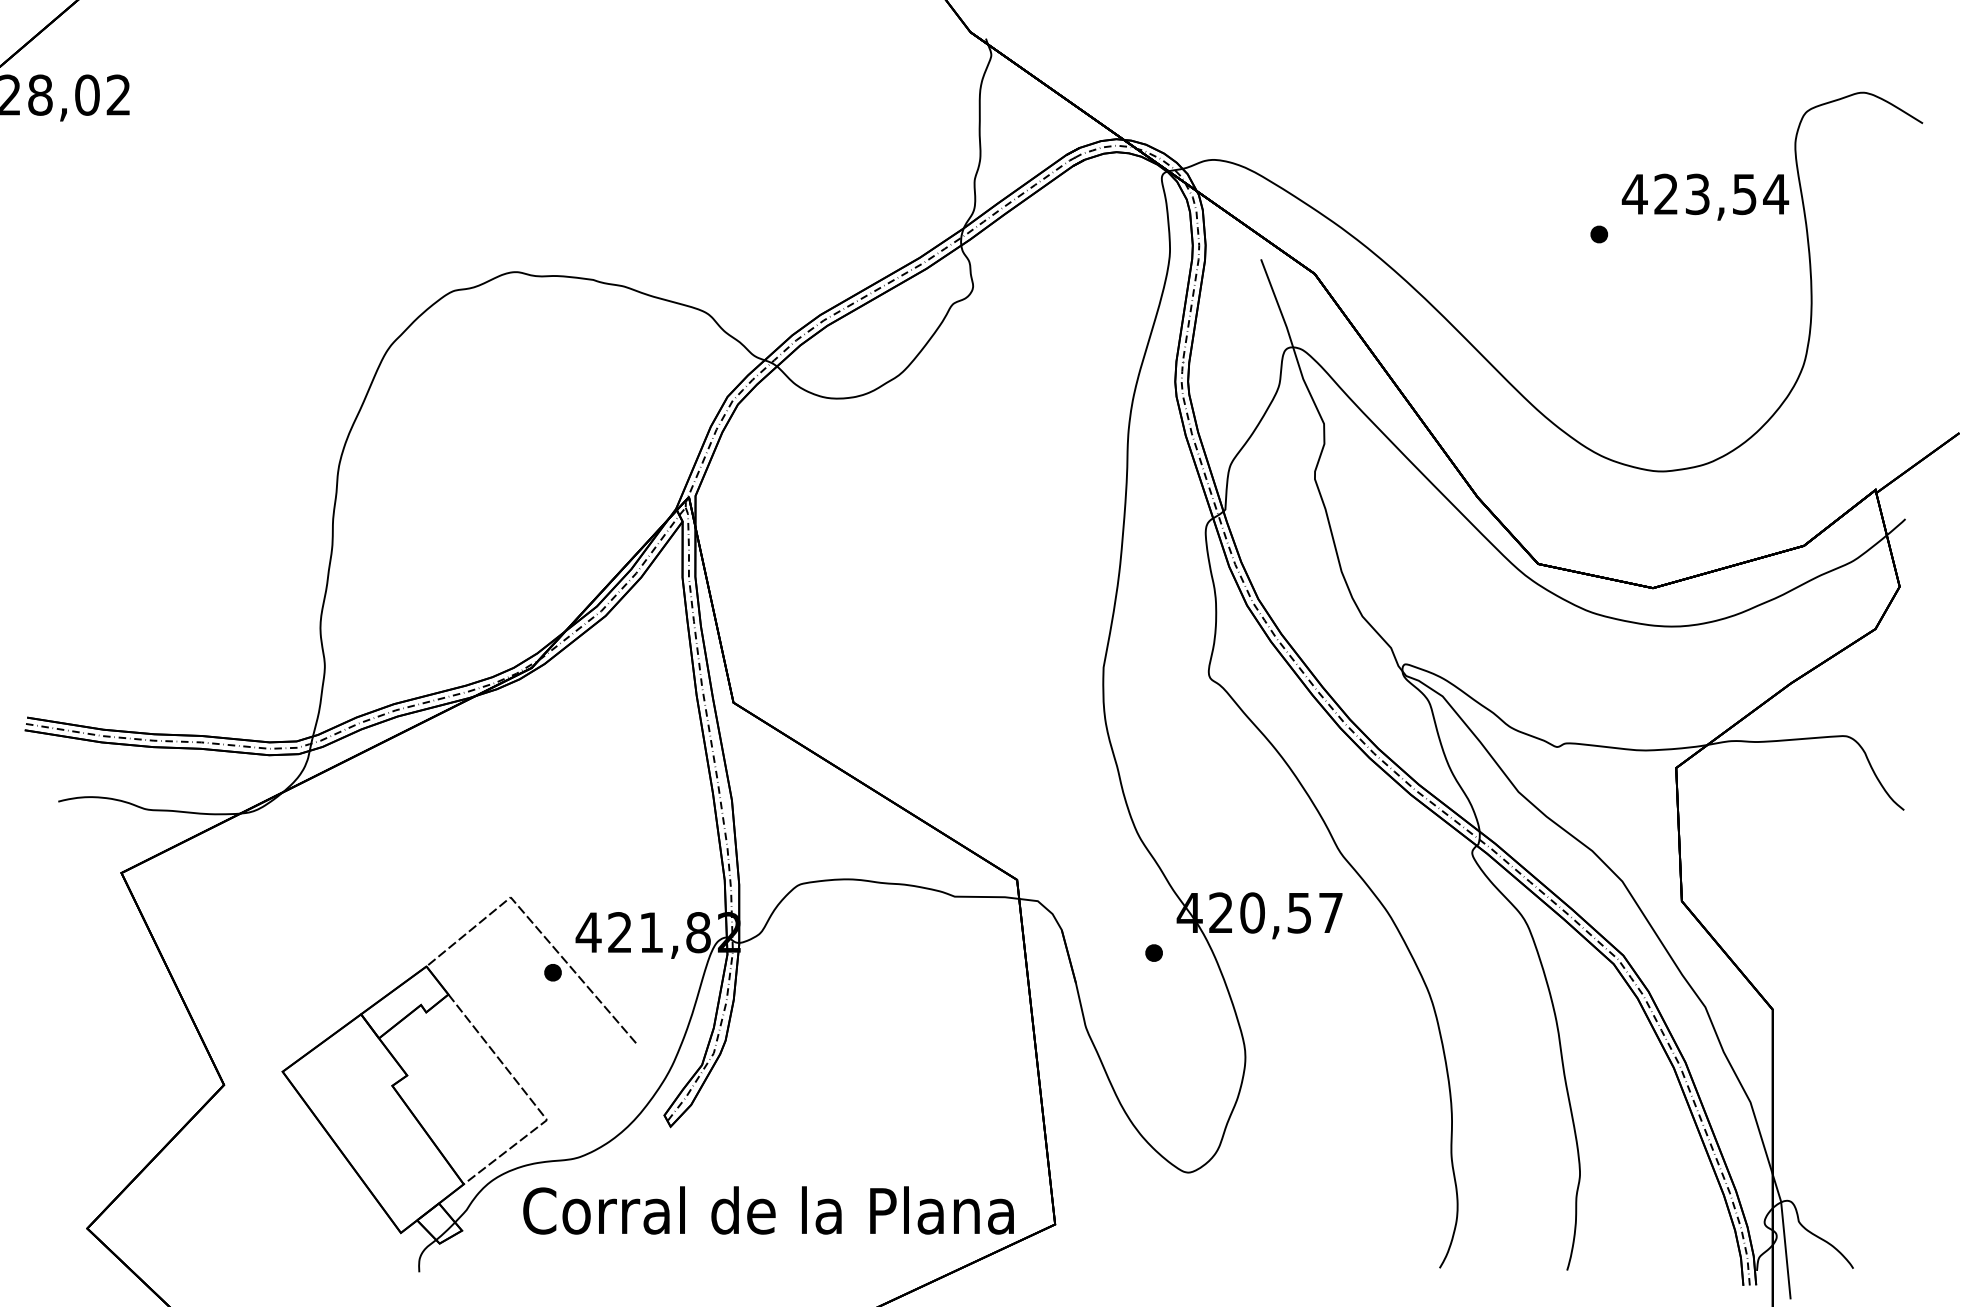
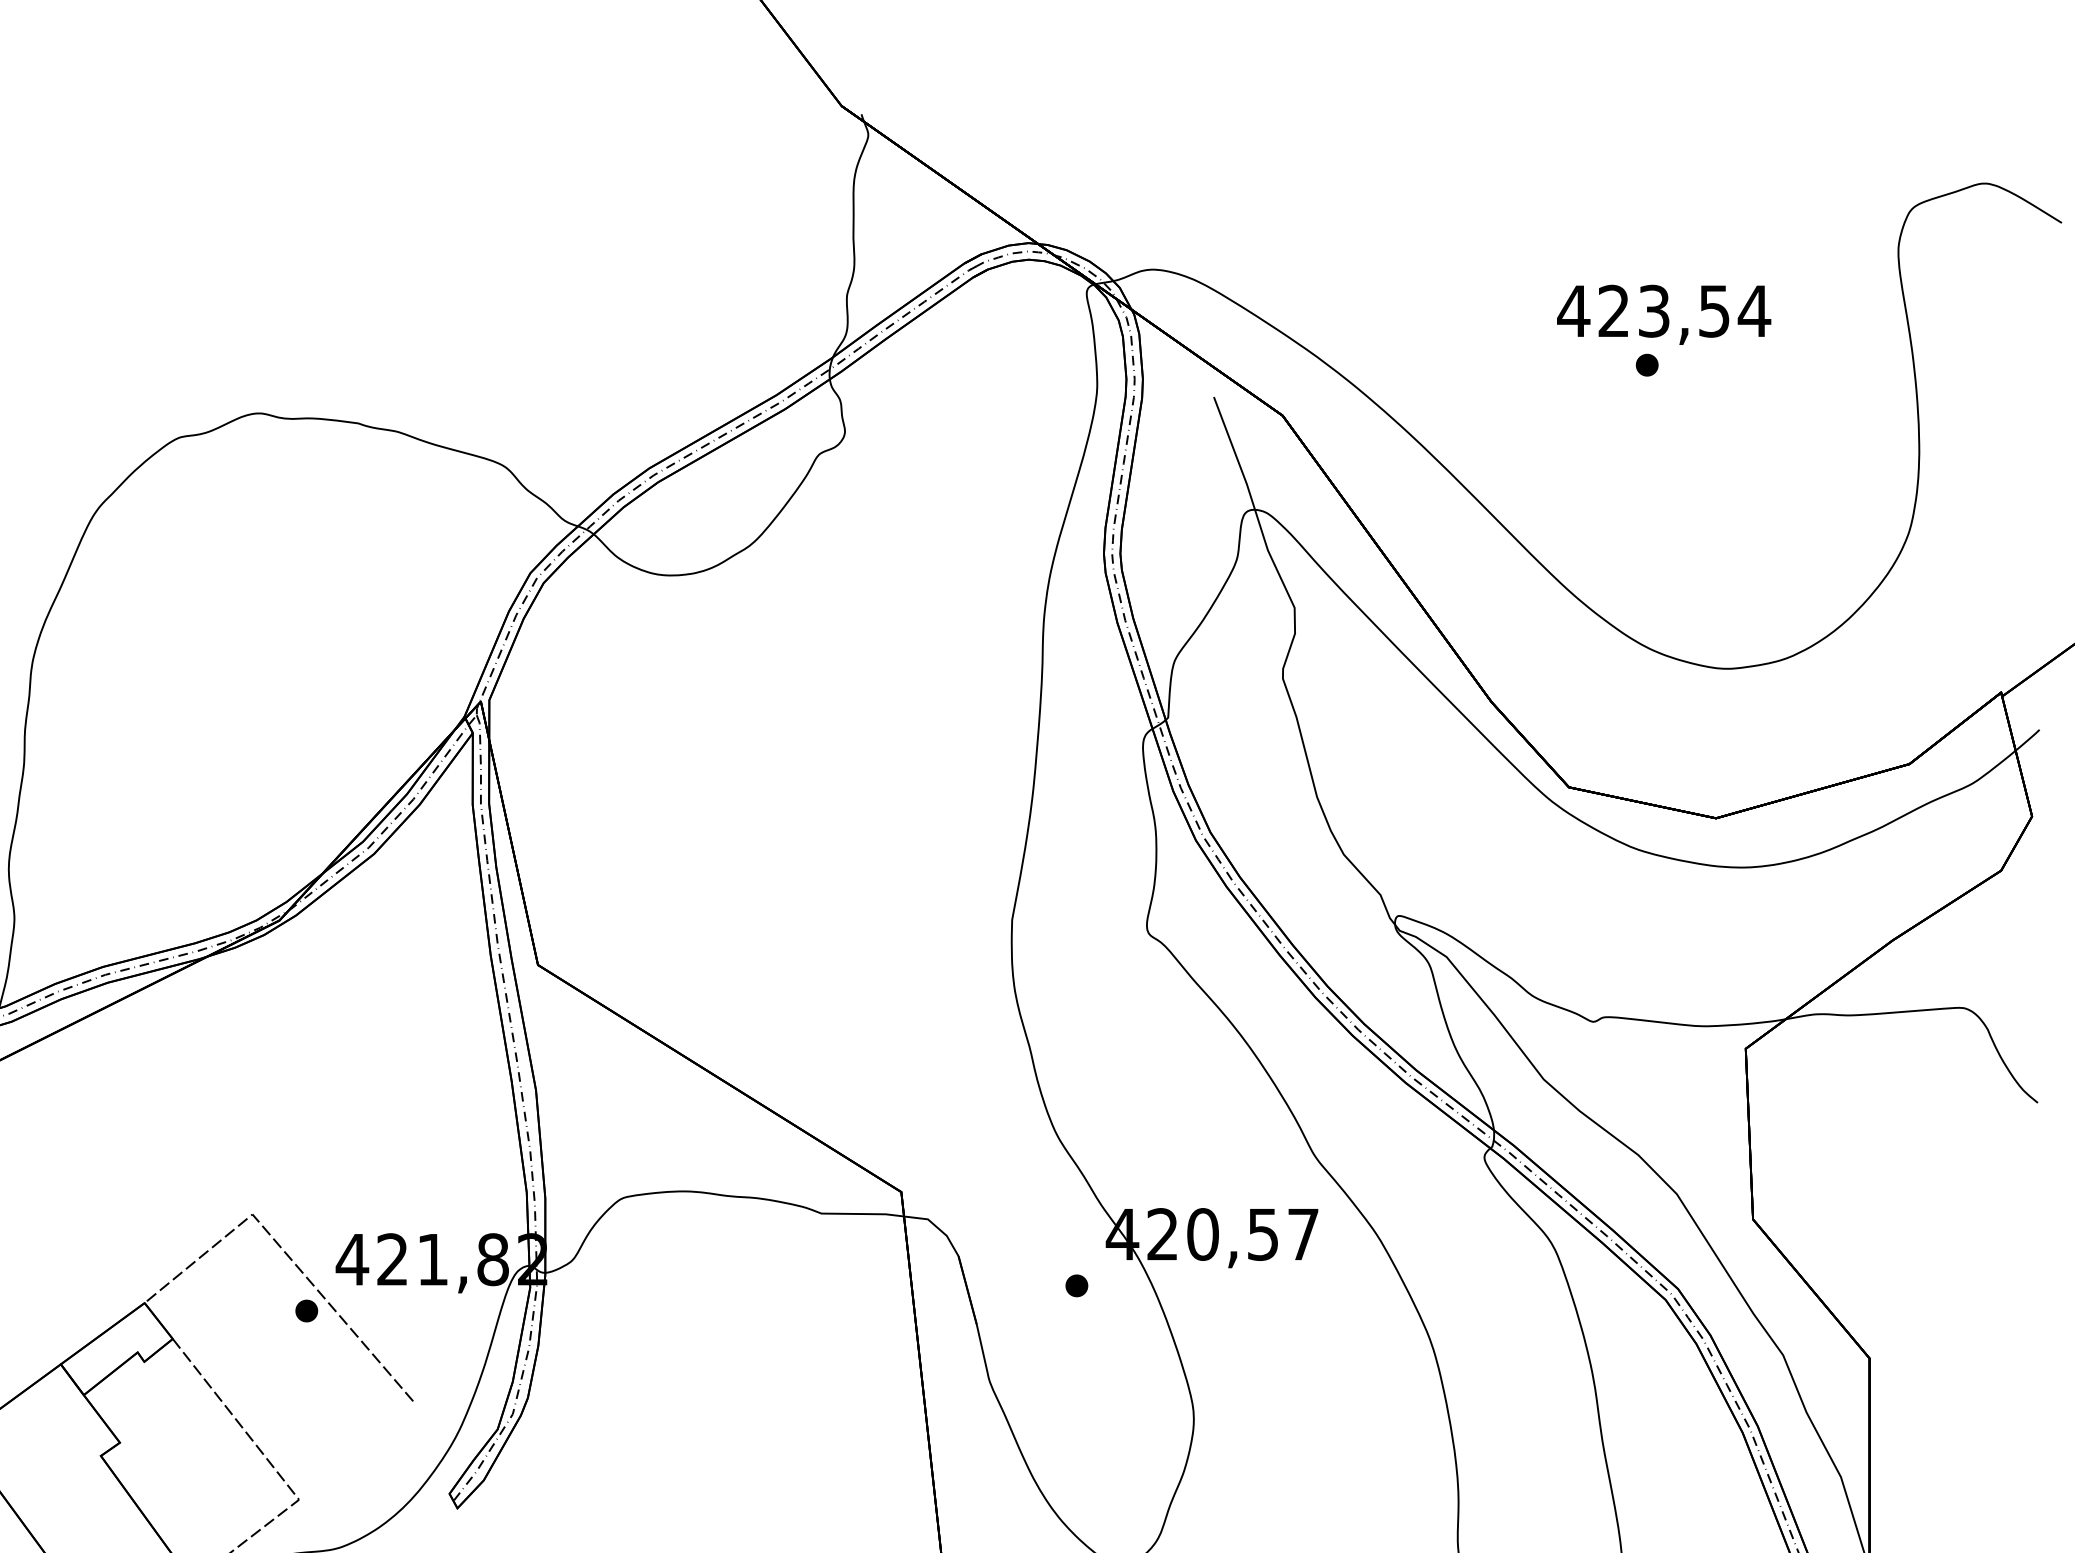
text: (1705, 196) -> (1664, 313), moved

